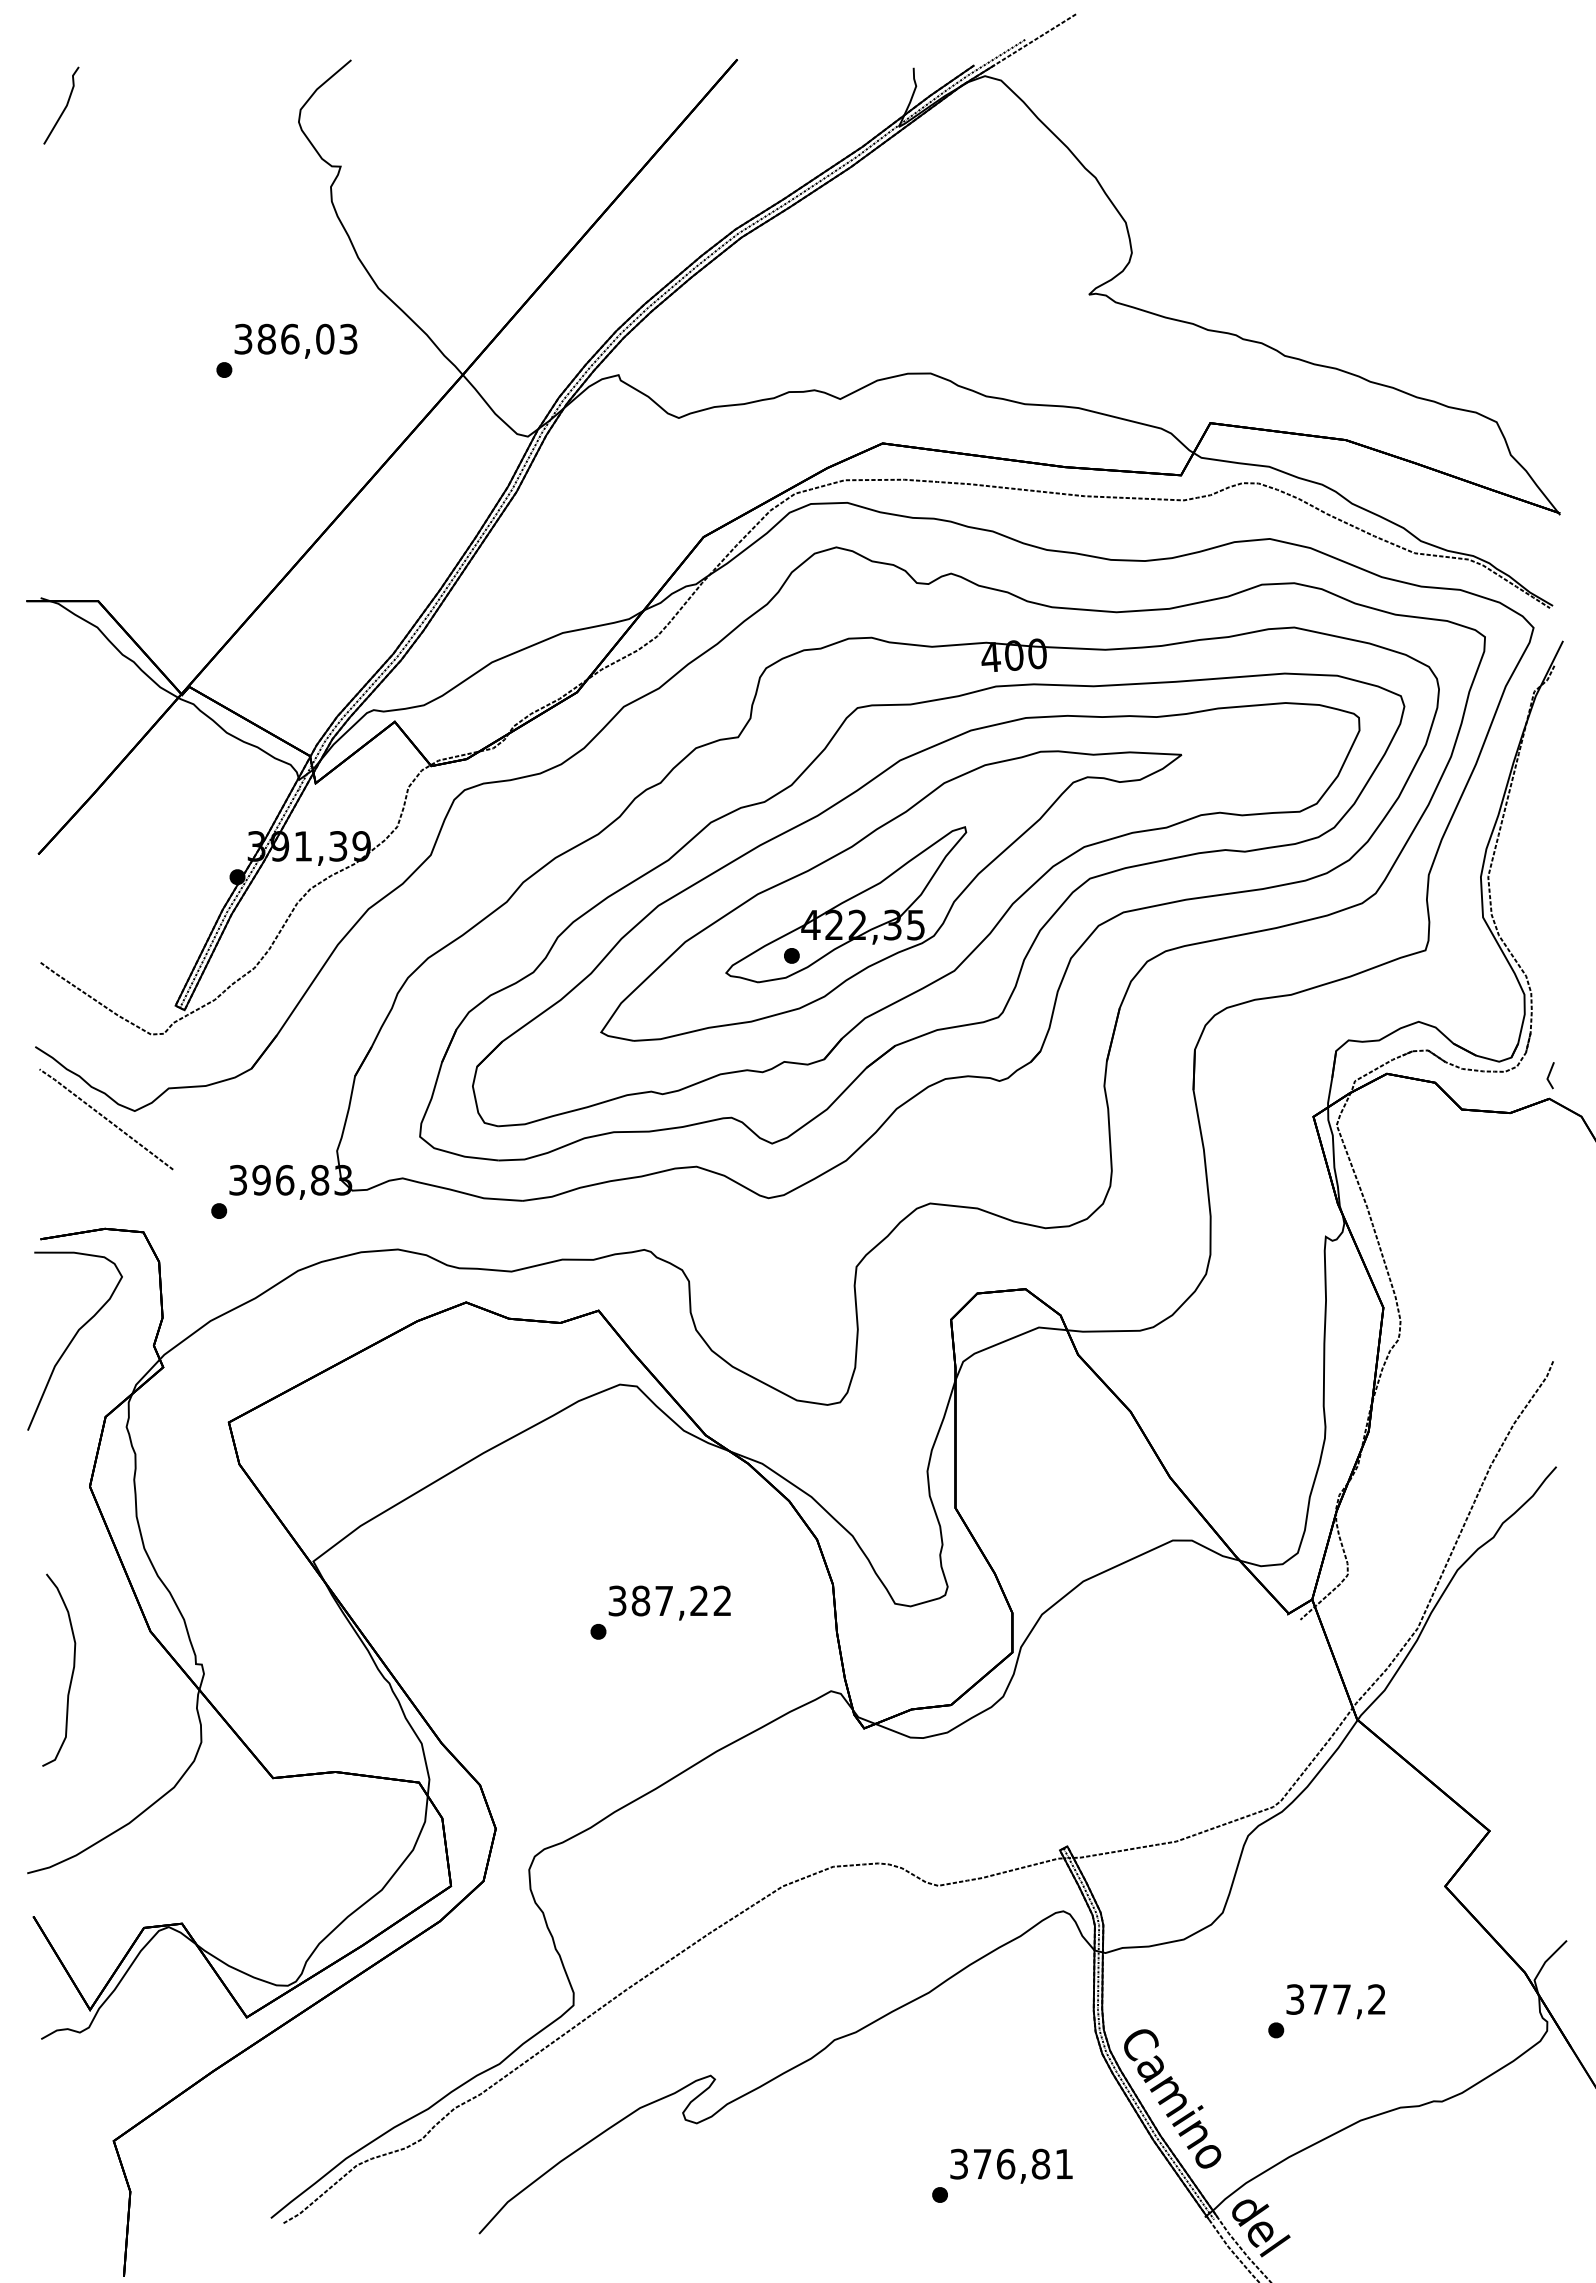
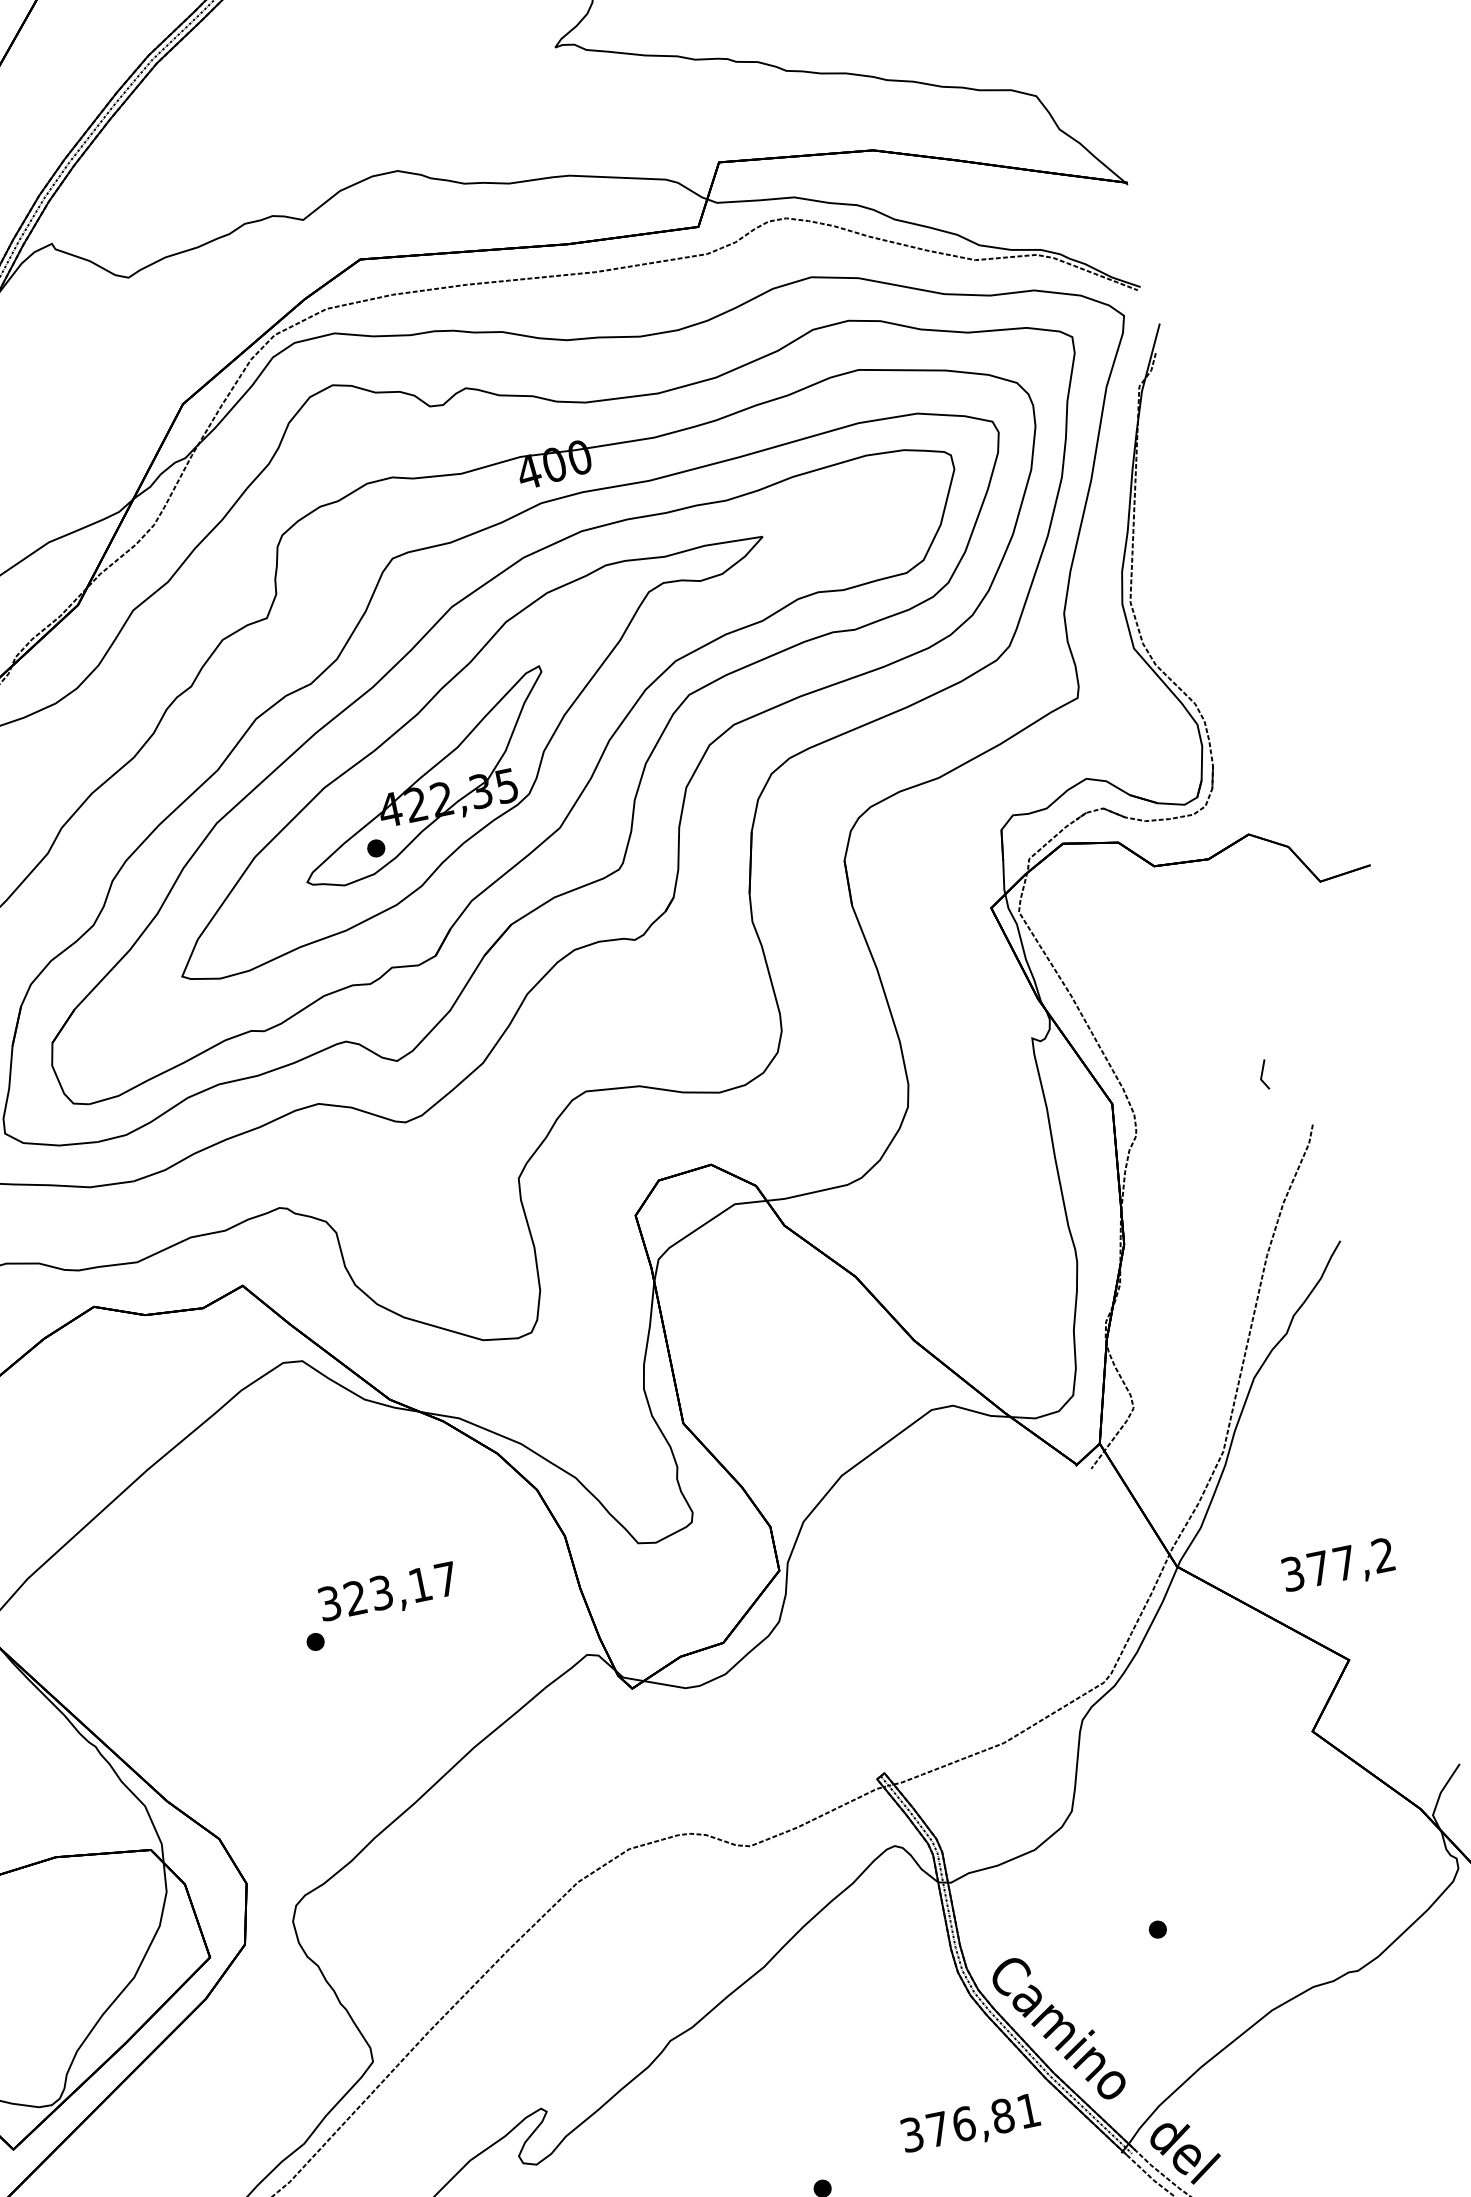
line: (1550, 1074) -> (1263, 1073), moved
text: (681, 1600) -> (400, 1588), 387,22 -> 323,17
text: (1335, 2001) -> (1338, 1566), moved
text: (1011, 2165) -> (970, 2124), moved

